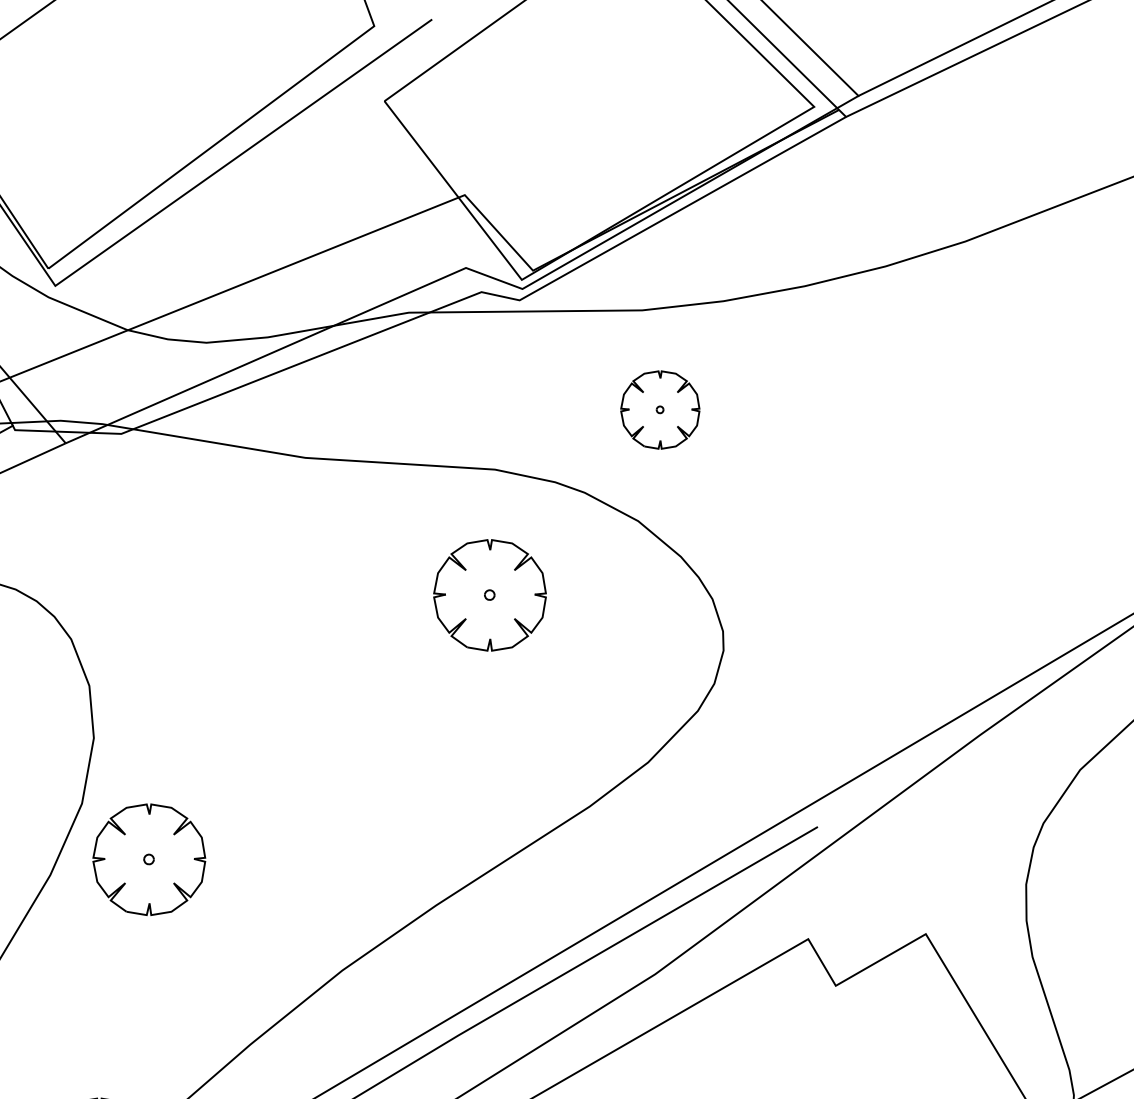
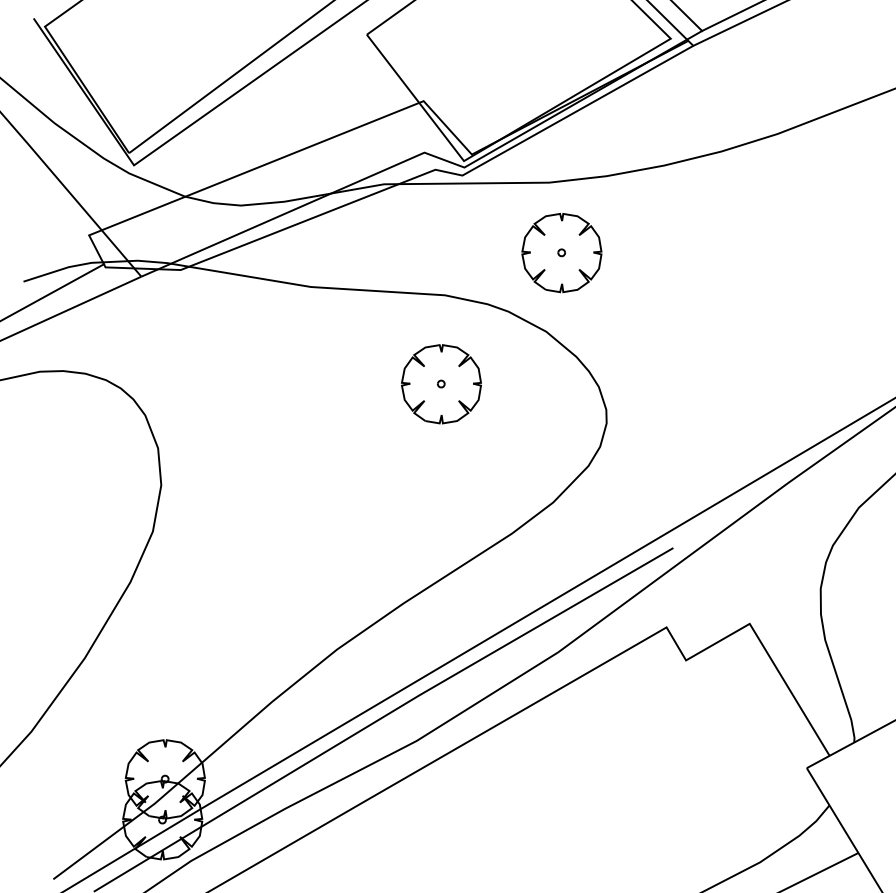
part: (659, 410) -> (561, 253), size x1.43
part: (149, 860) -> (200, 571), removed

